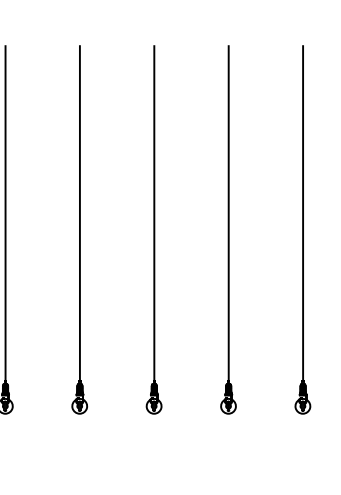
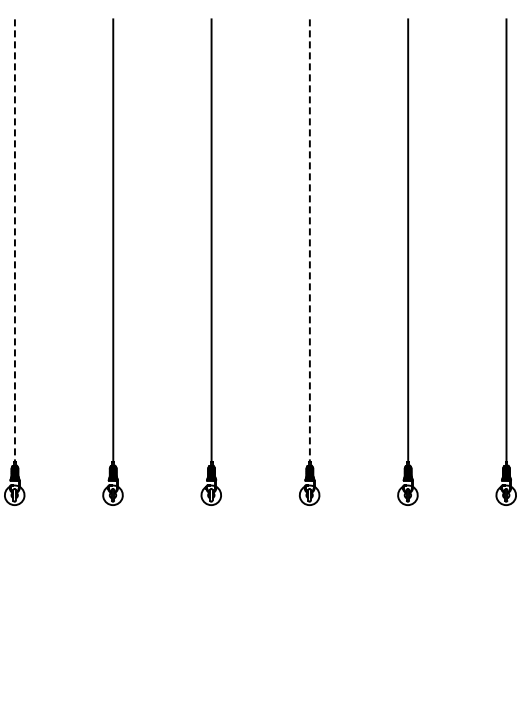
line: (5, 214) -> (14, 241), solid -> dashed
line: (228, 214) -> (309, 241), solid -> dashed

